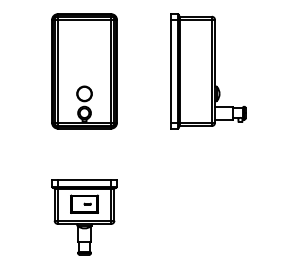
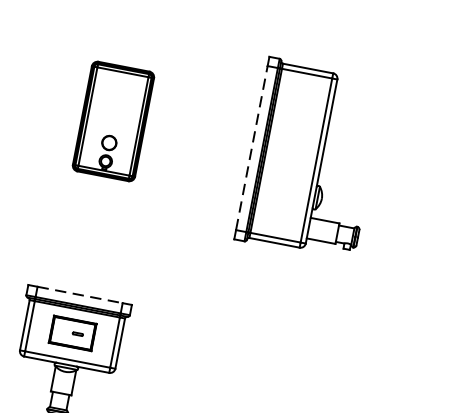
line: (171, 70) -> (252, 146), solid -> dashed
part: (84, 71) -> (113, 121), size x0.6
line: (84, 180) -> (79, 295), solid -> dashed

